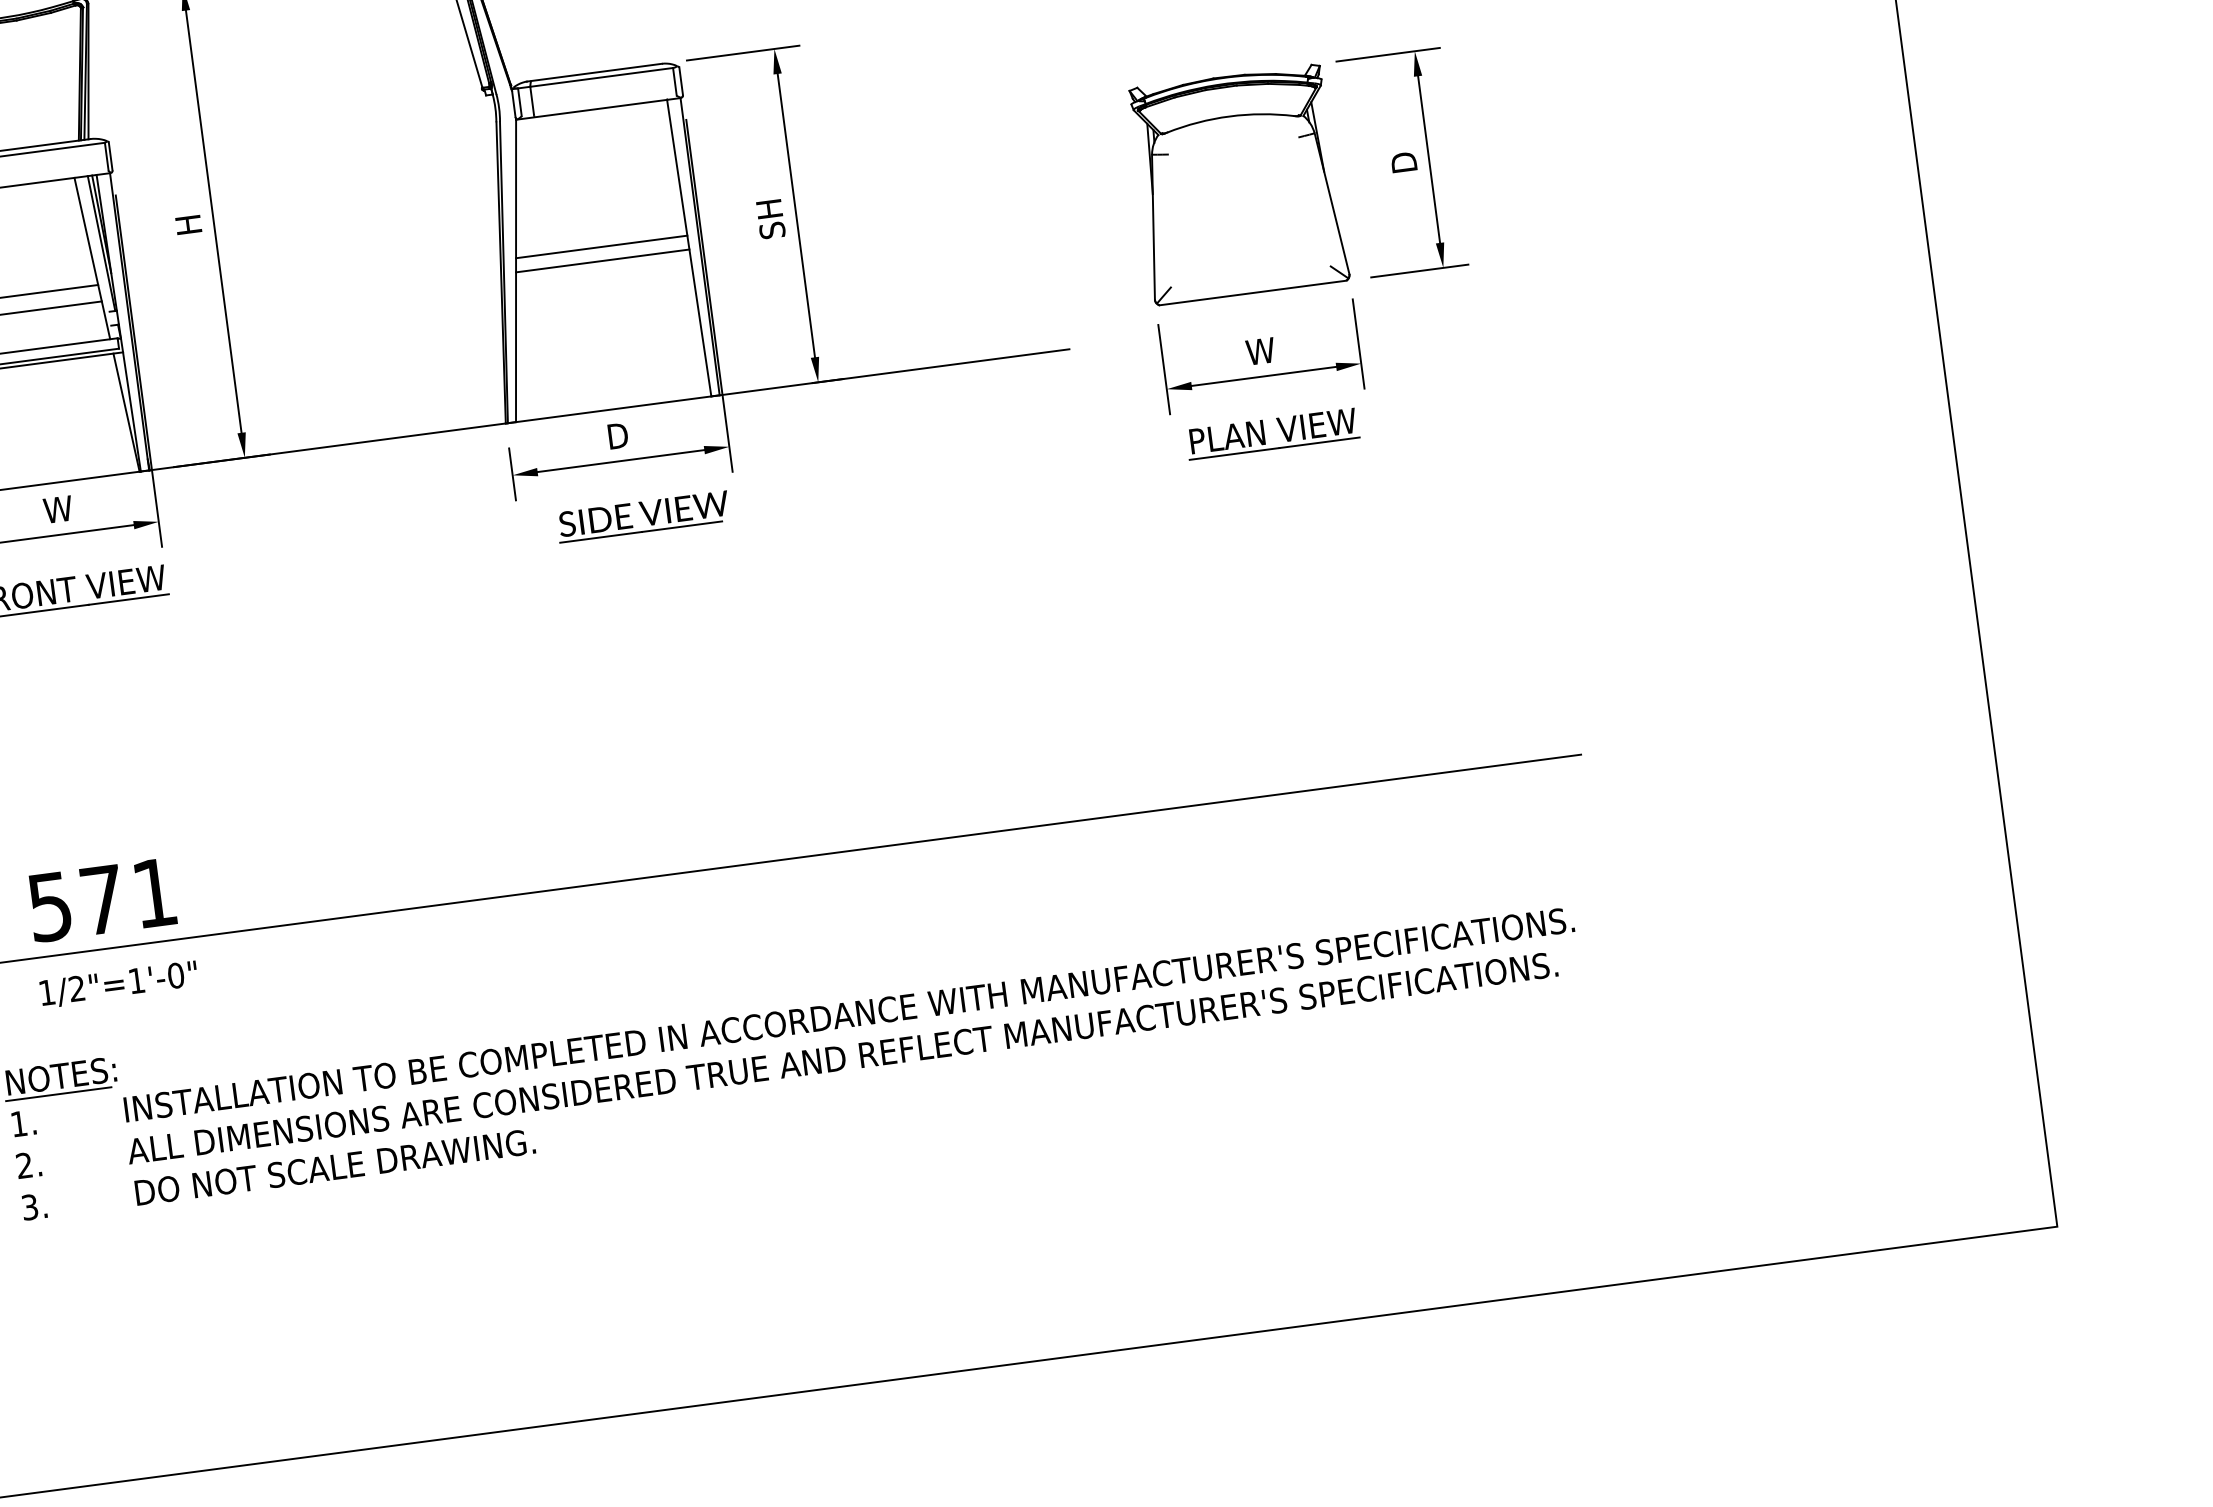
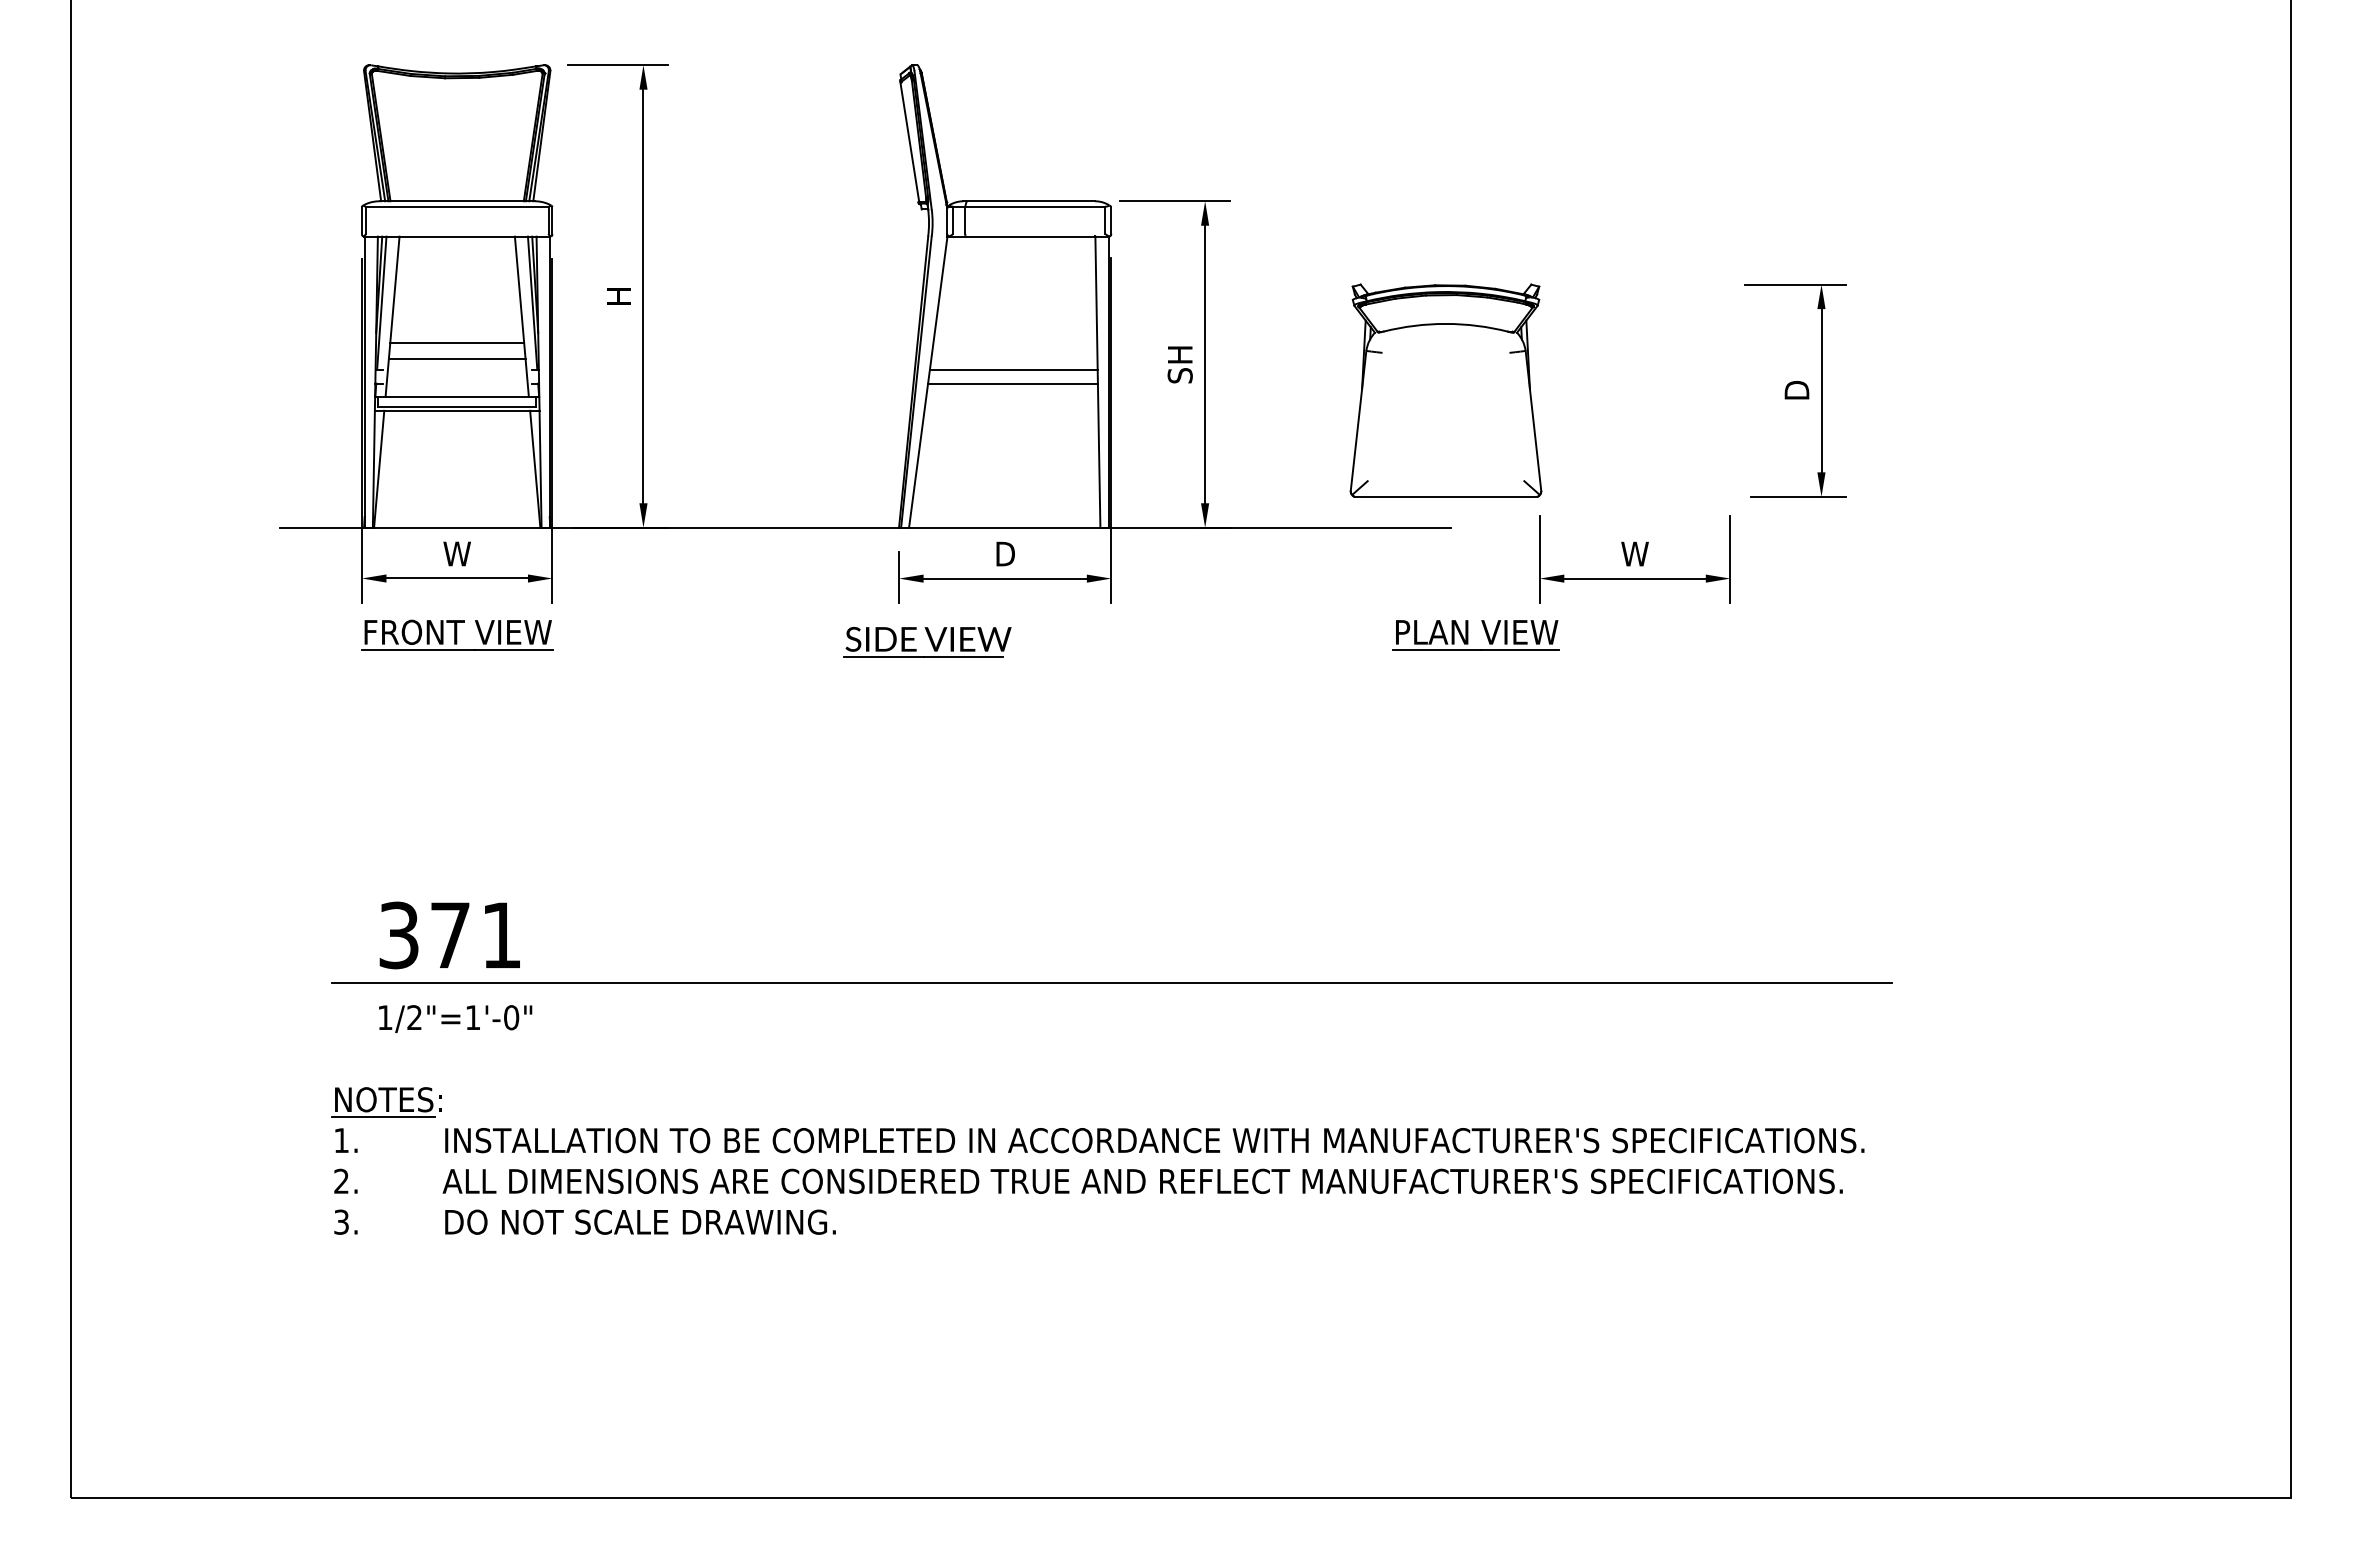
part: (1238, 184) -> (1445, 390), moved
part: (1264, 435) -> (1468, 635), moved
part: (643, 517) -> (927, 642), moved
text: (50, 905) -> (399, 934), 571 -> 371

